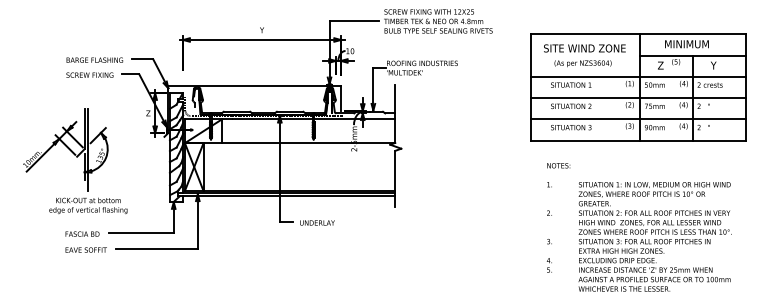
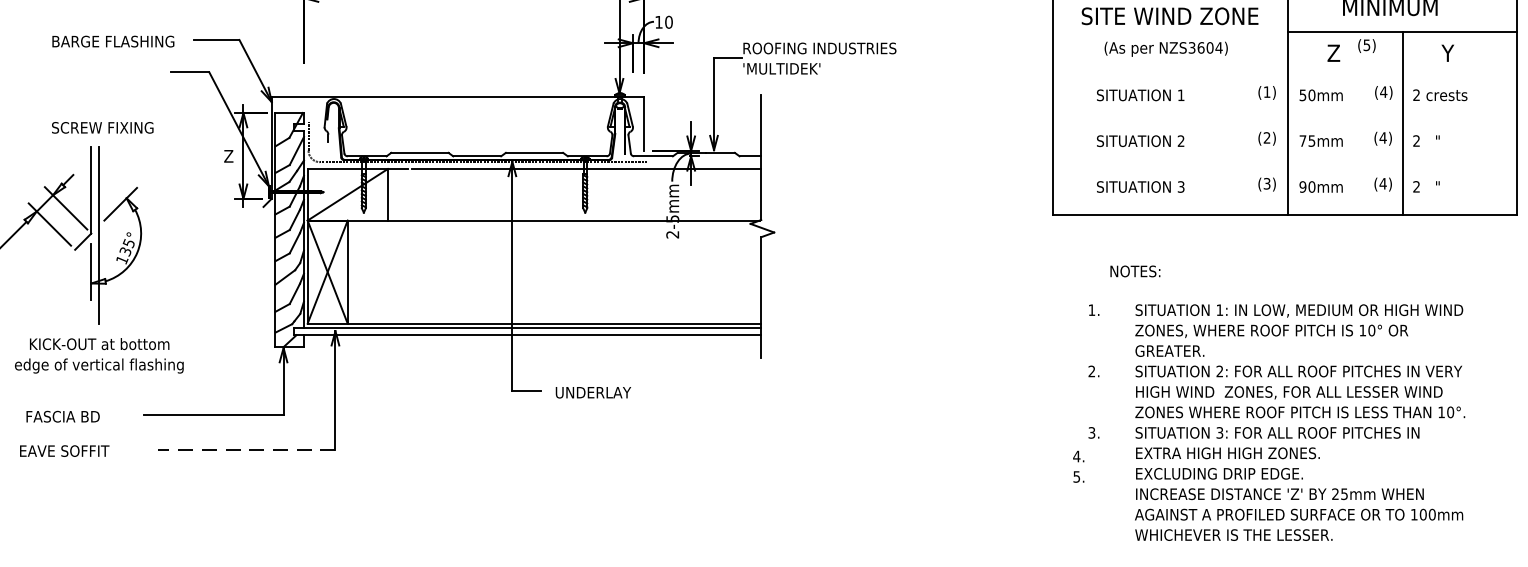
text: (89, 74) -> (101, 126), moved
line: (637, 76) -> (1283, 76), removed
line: (637, 98) -> (1283, 124), removed
line: (637, 119) -> (1283, 169), removed
text: (558, 165) -> (1134, 270), moved
text: (82, 233) -> (62, 415), moved
text: (654, 236) -> (1298, 421), moved
text: (85, 249) -> (62, 449), moved
line: (156, 249) -> (246, 449), solid -> dashed
text: (549, 265) -> (1078, 467), moved

